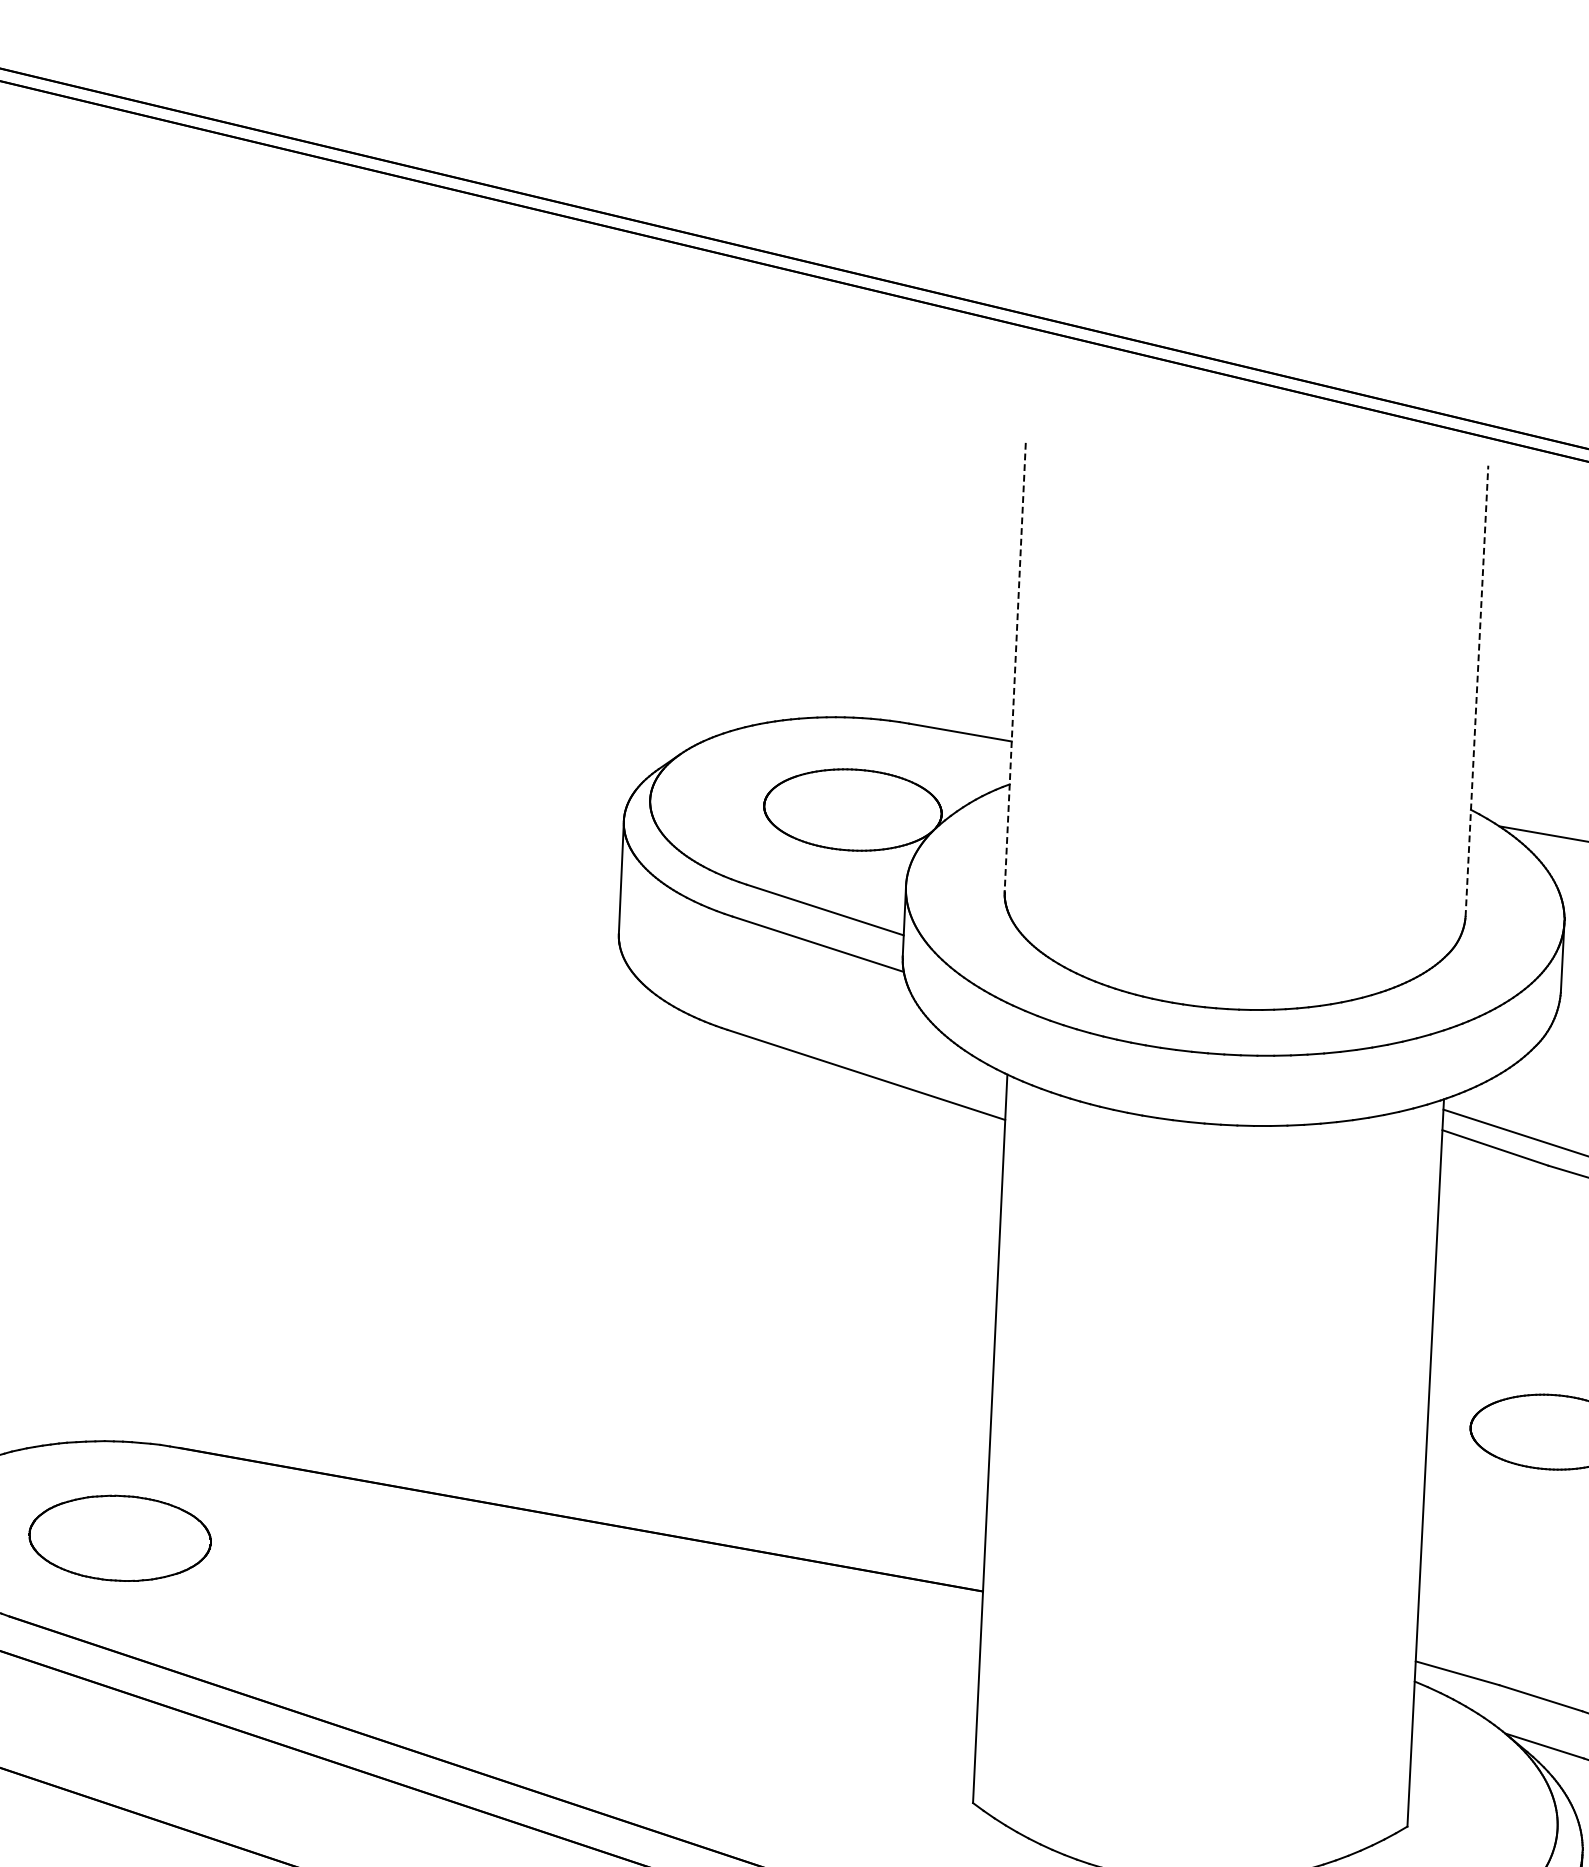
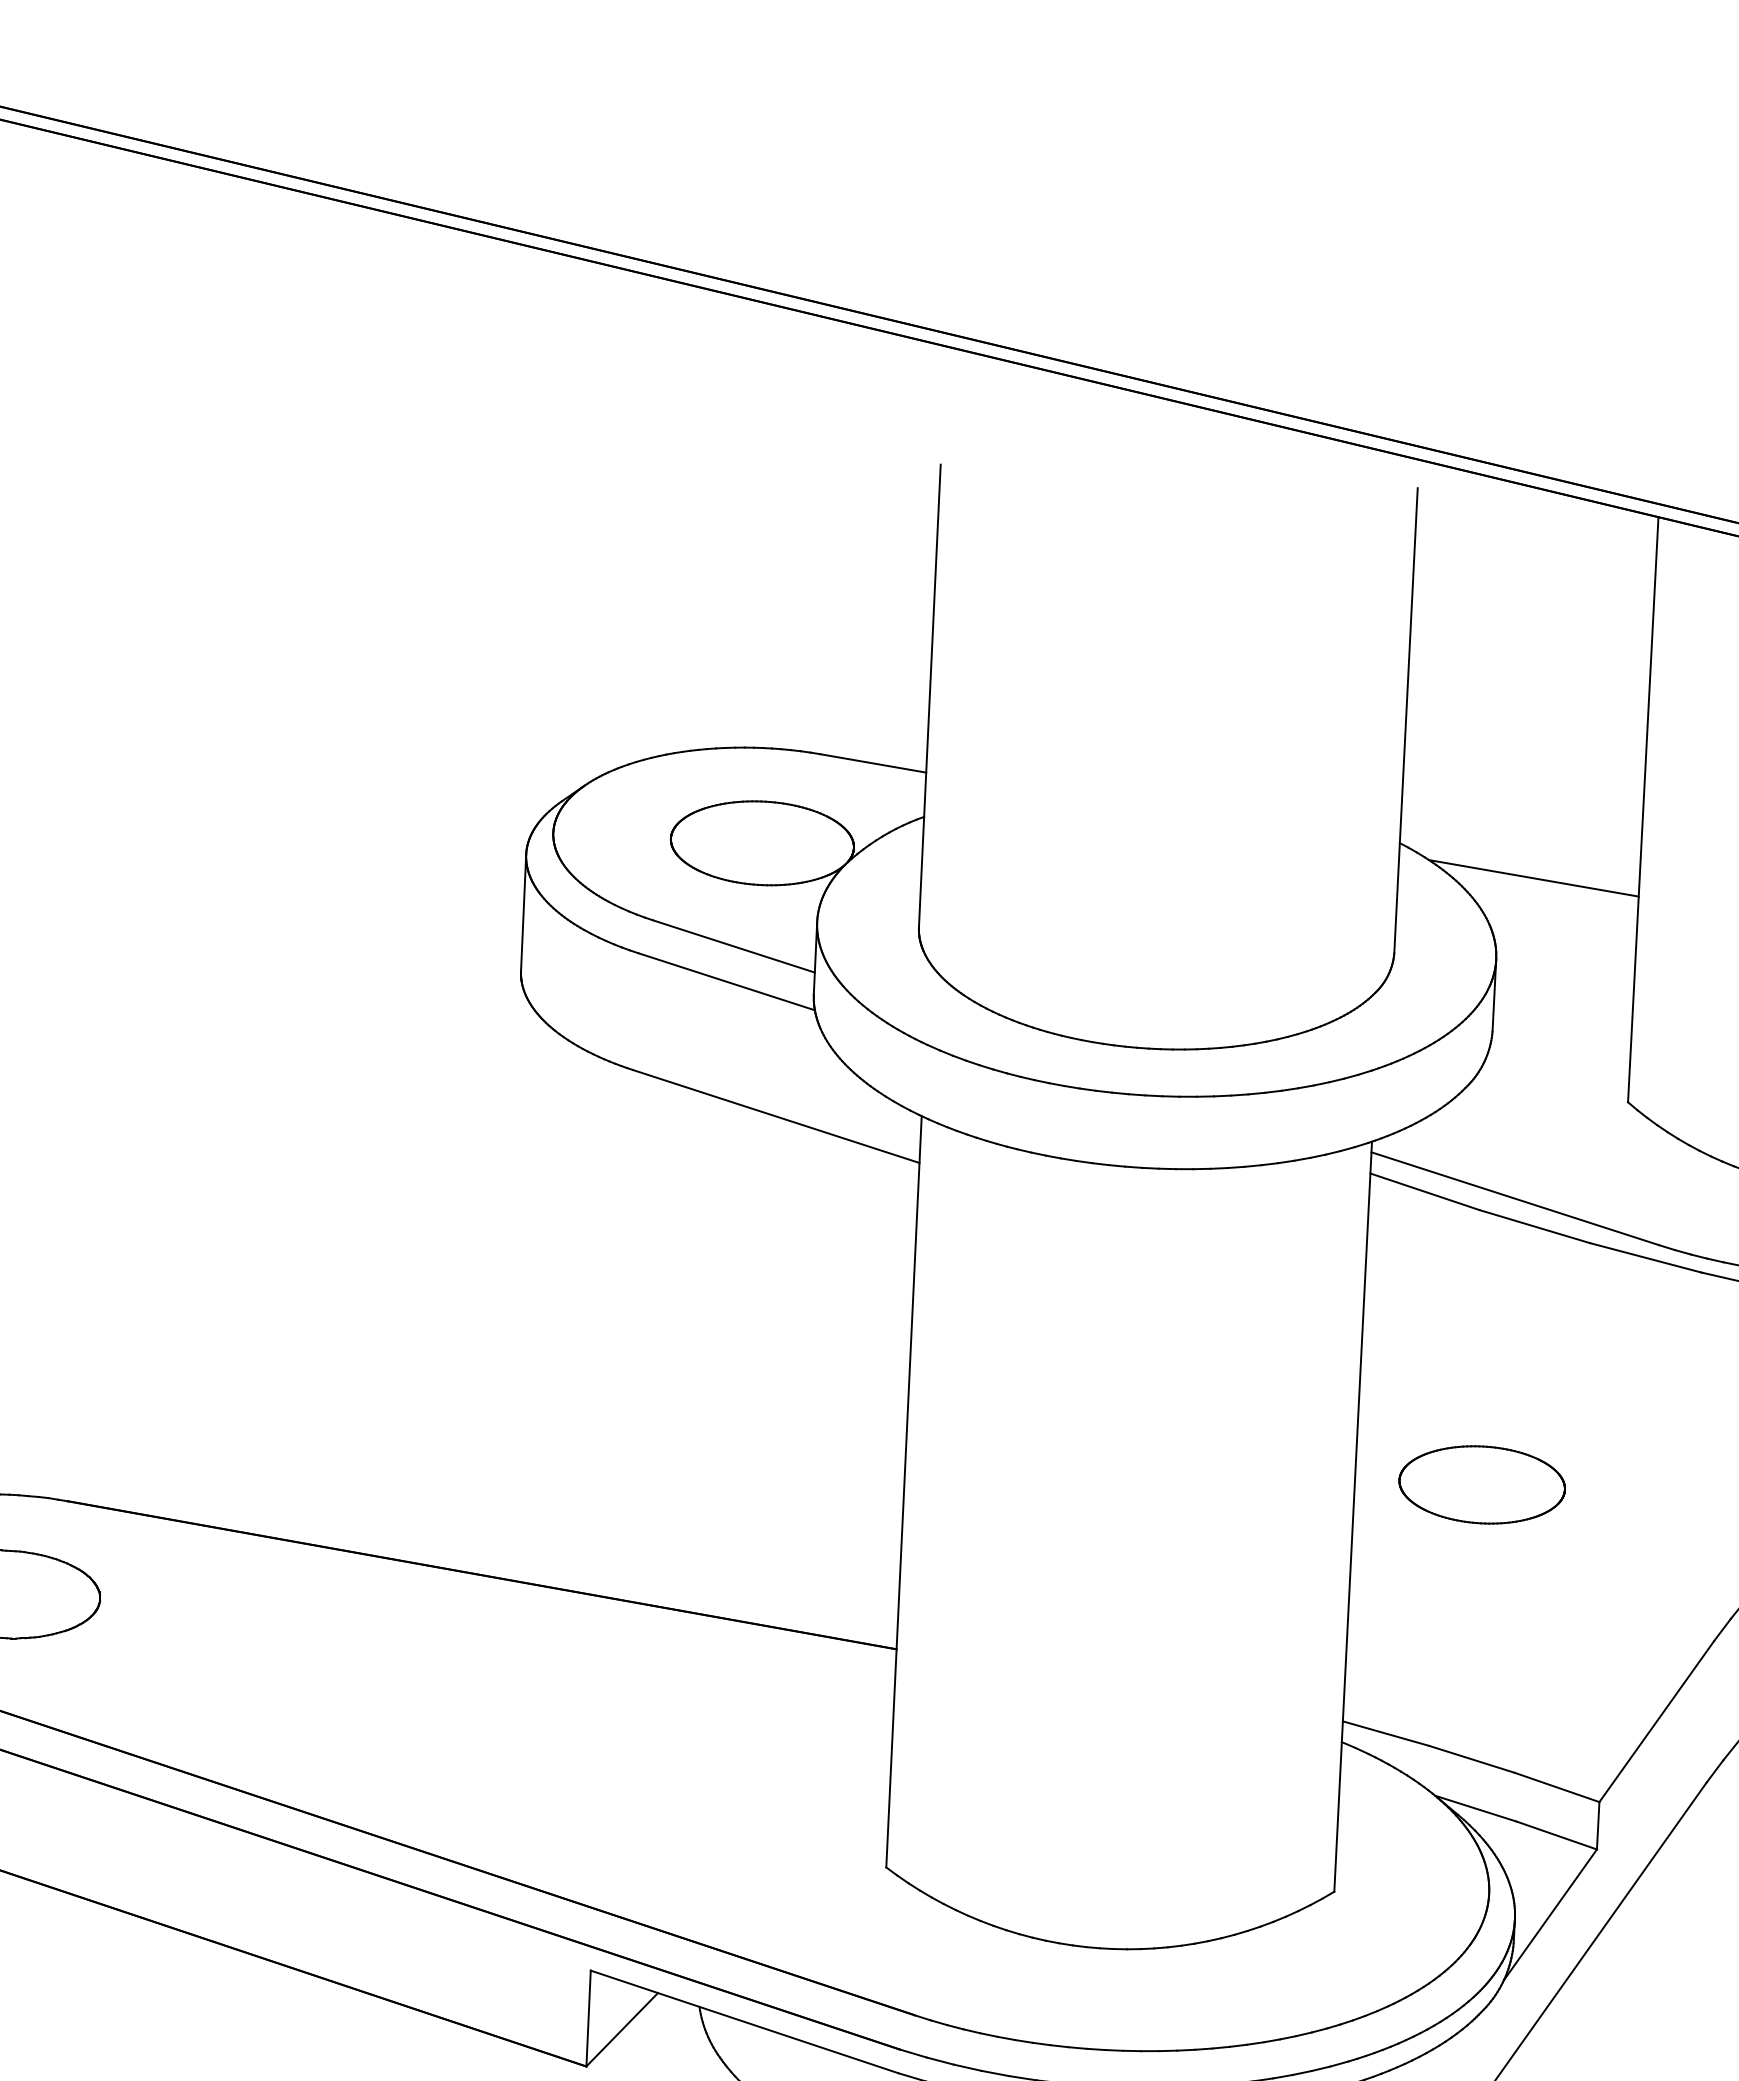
line: (1014, 666) -> (929, 695), dashed -> solid
line: (1477, 690) -> (1406, 720), dashed -> solid

